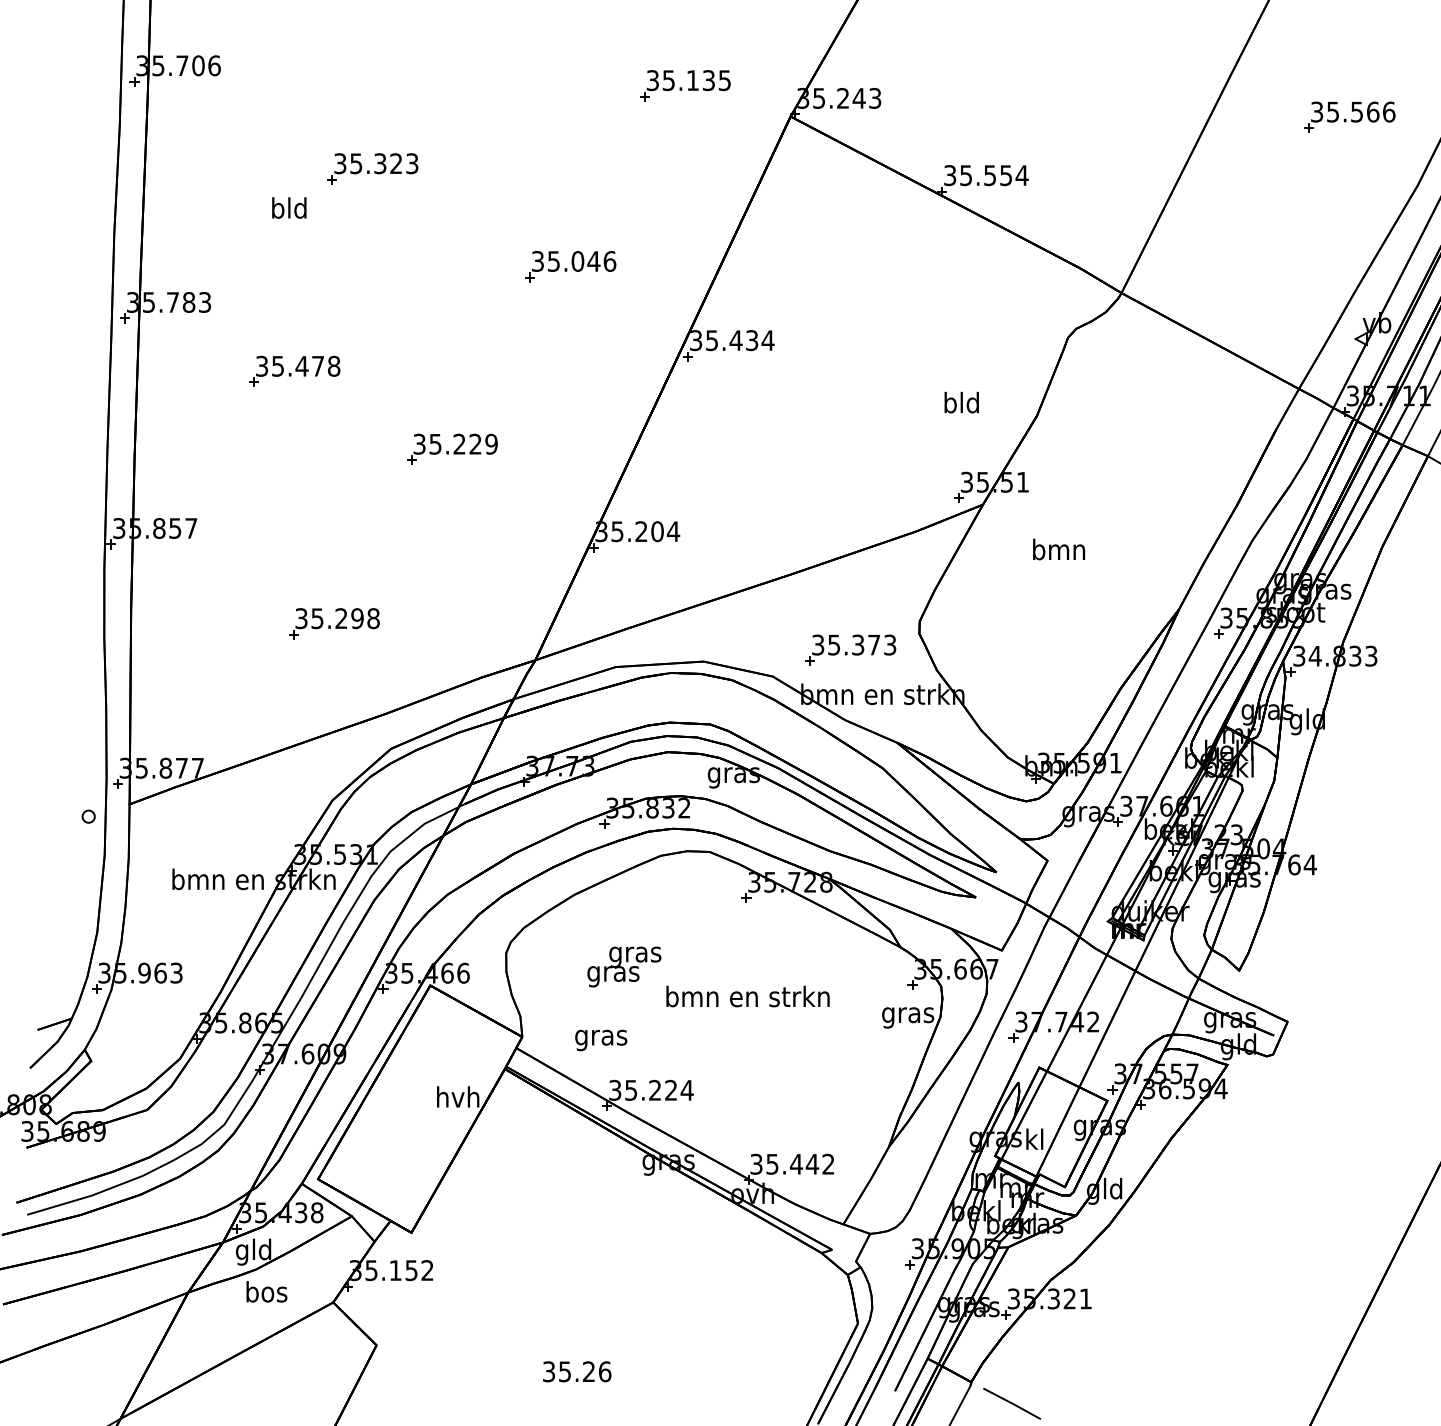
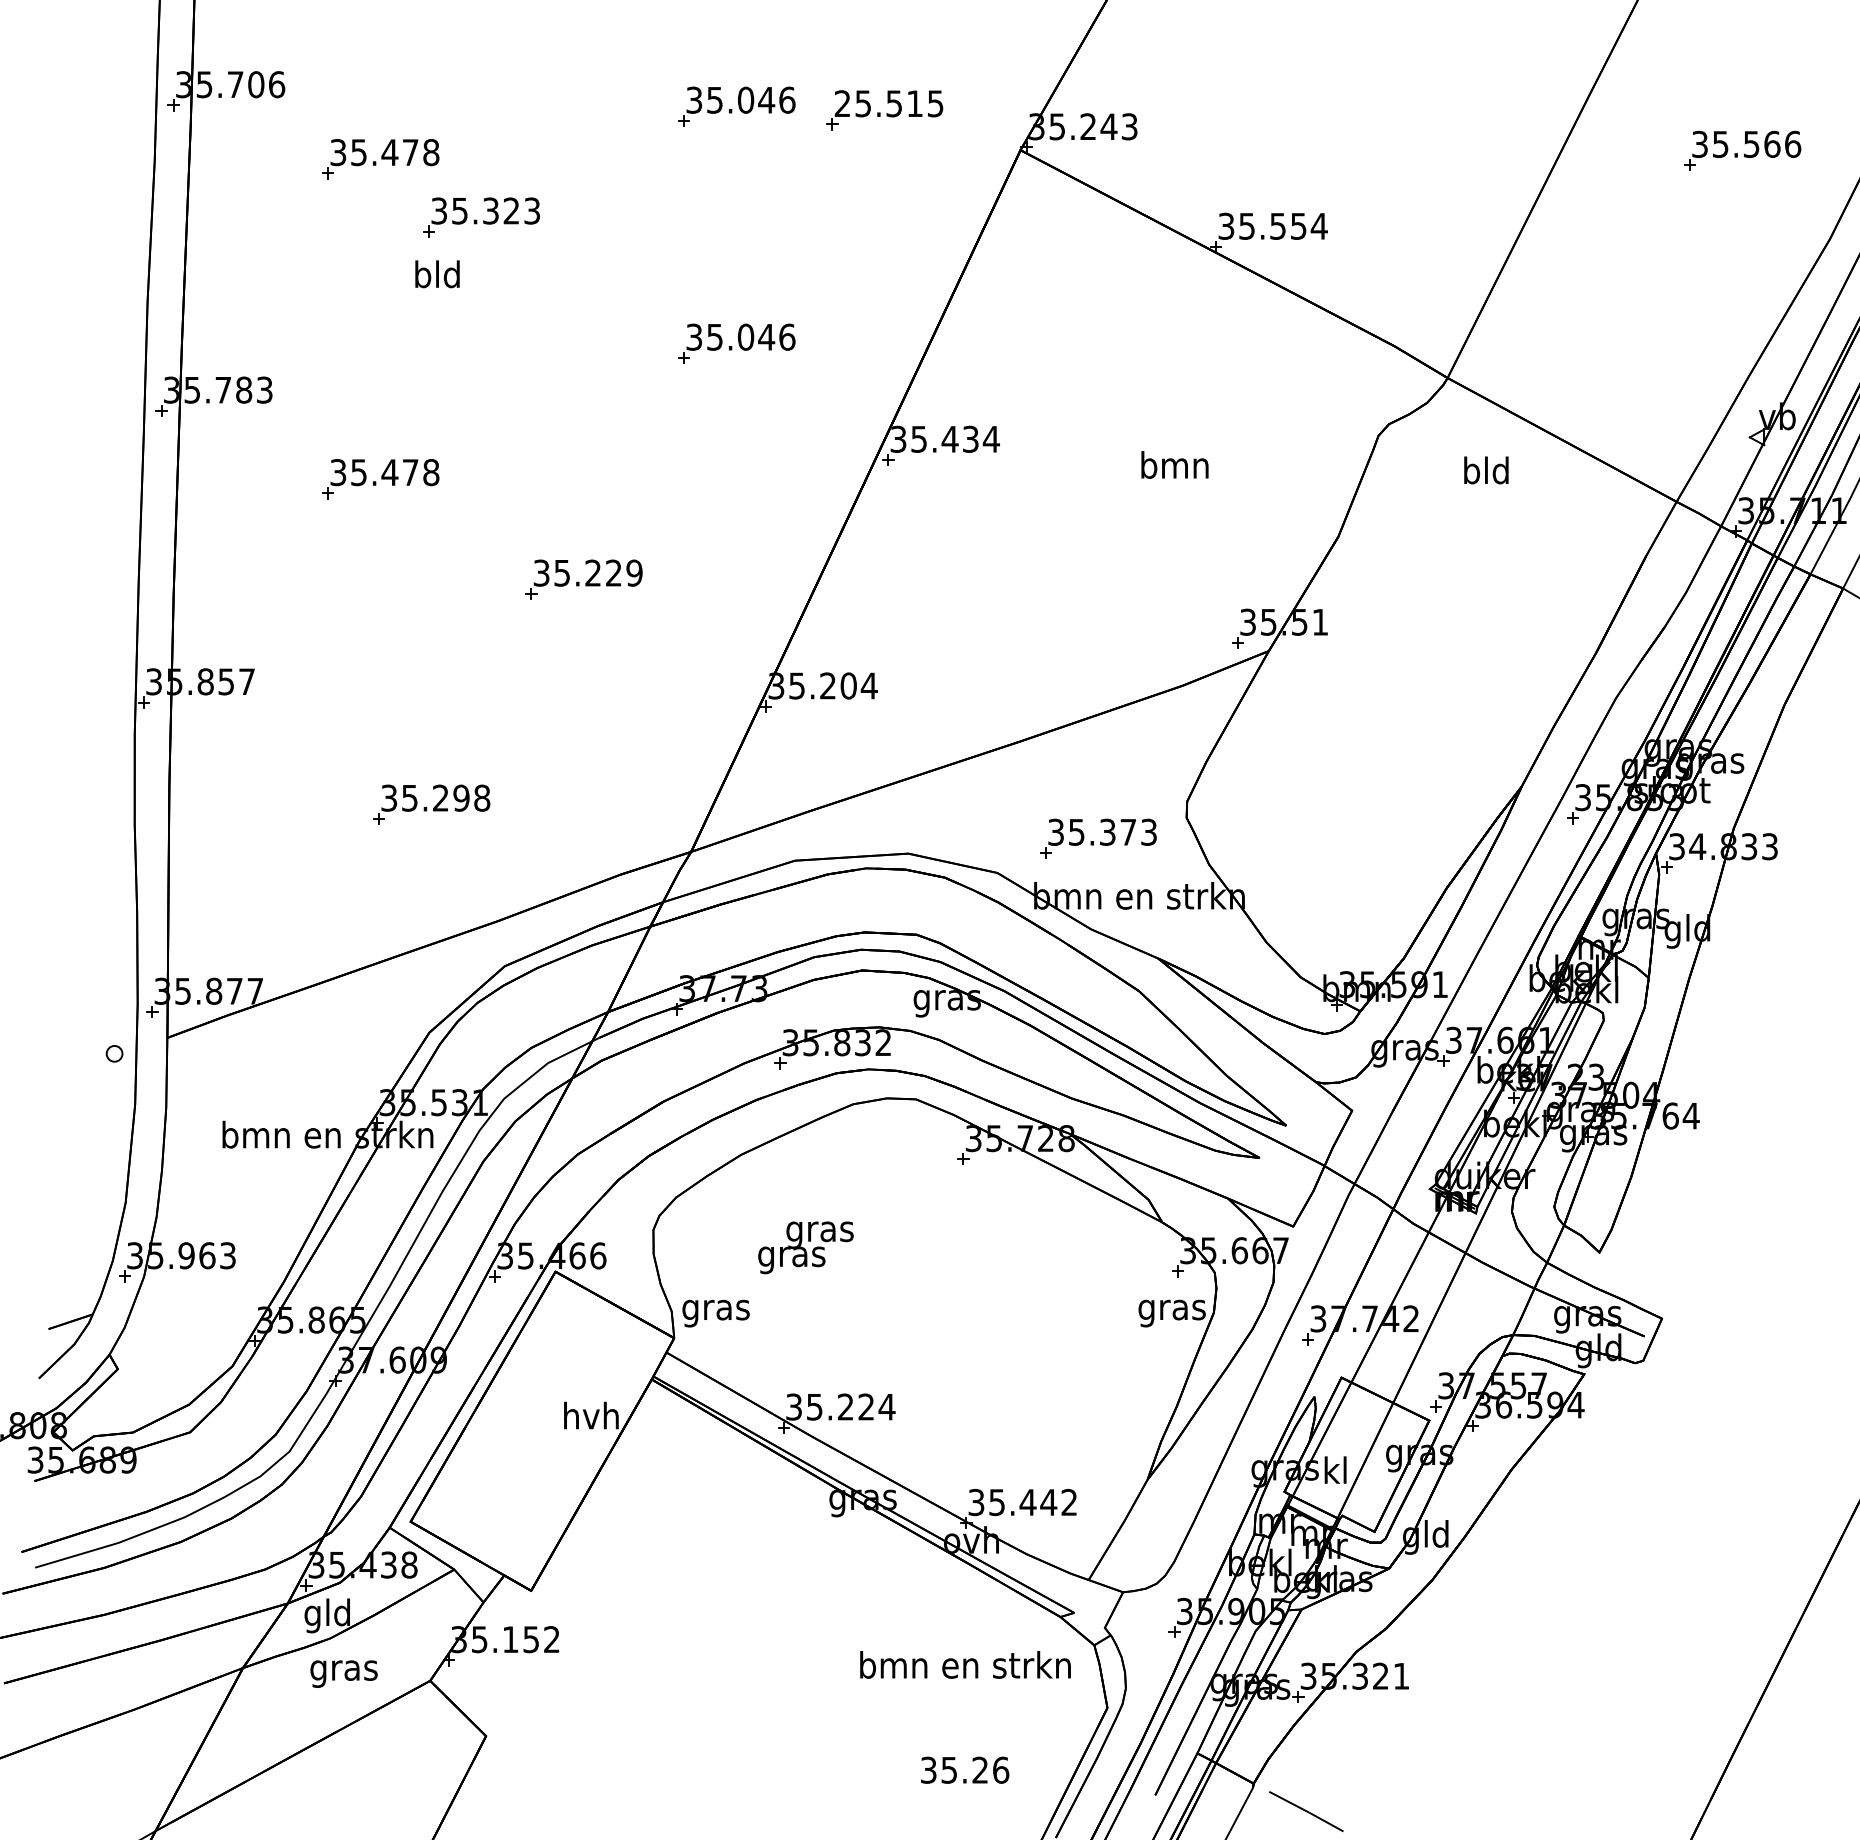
text: (680, 80) -> (878, 103), 35.135 -> 25.515
part: (570, 82) -> (736, 106), added
part: (294, 123) -> (380, 159), added
text: (289, 208) -> (437, 274), moved
text: (961, 402) -> (1486, 470), moved
text: (1058, 549) -> (1174, 464), moved
text: (748, 996) -> (965, 1664), moved
text: (600, 1040) -> (715, 1313), moved
text: (266, 1294) -> (343, 1670), bos -> gras
text: (577, 1371) -> (965, 1769), moved

